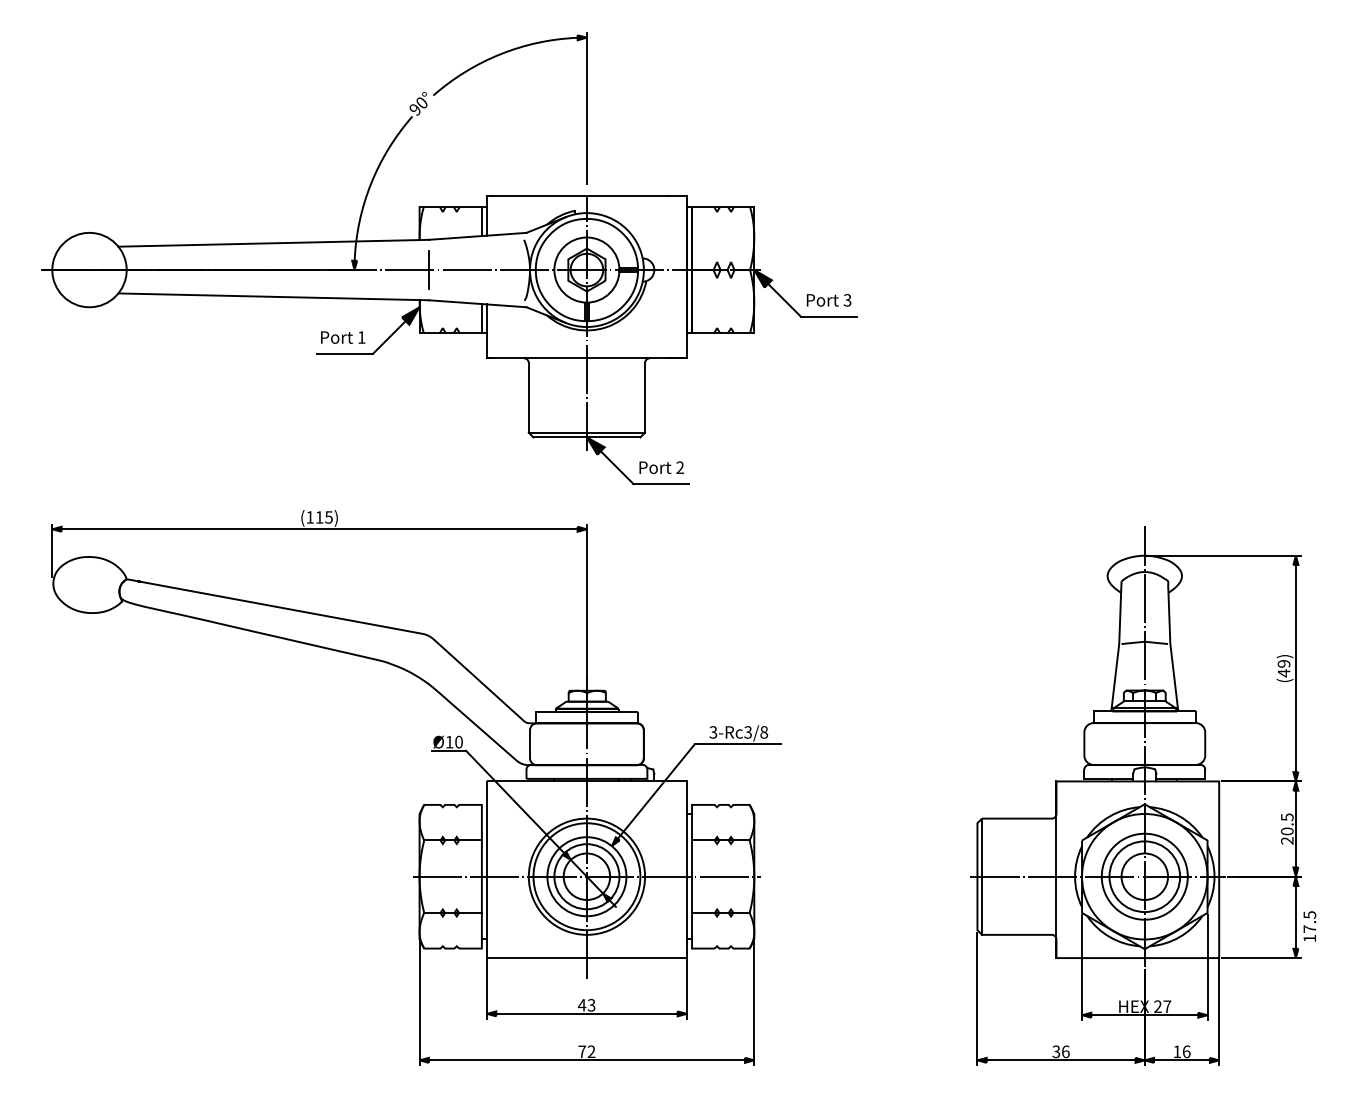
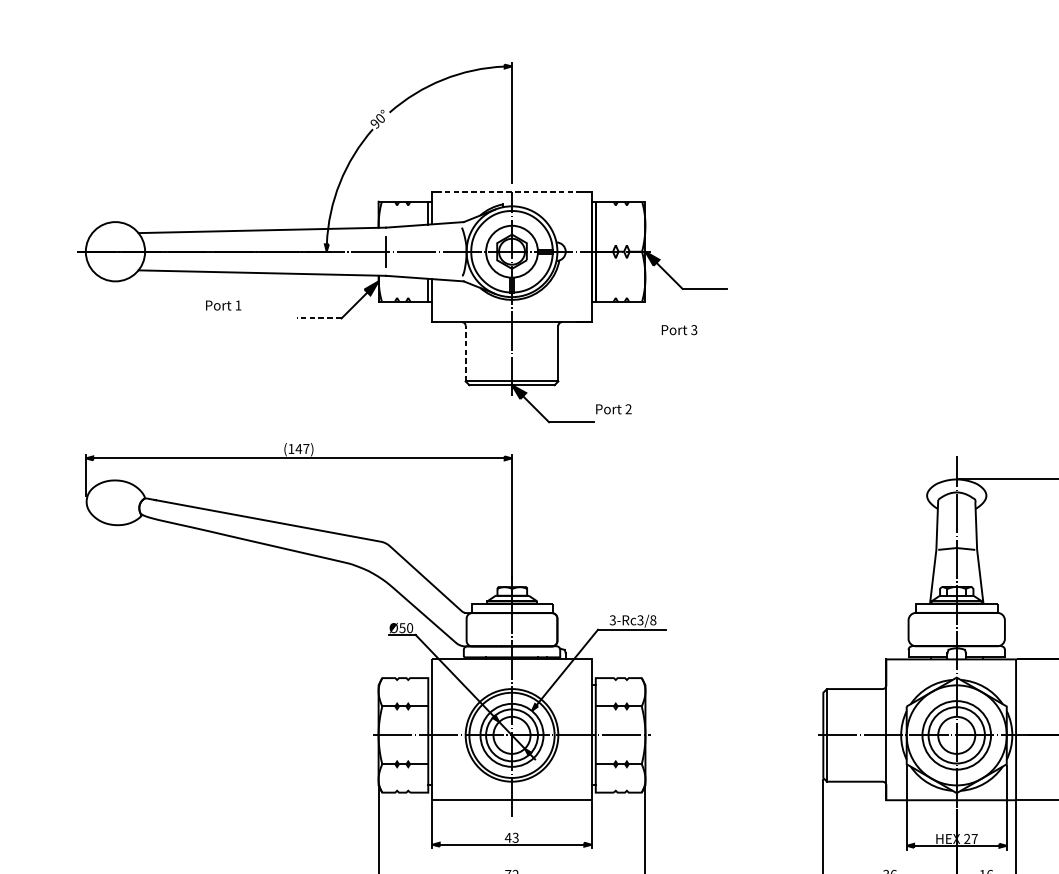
line: (580, 195) -> (506, 192), solid -> dashed
text: (828, 300) -> (679, 330), moved
text: (343, 337) -> (223, 305), moved
line: (345, 353) -> (319, 318), solid -> dashed
line: (528, 397) -> (465, 353), solid -> dashed
text: (661, 467) -> (613, 409), moved
text: (323, 517) -> (302, 448), (115) -> (147)
text: (449, 742) -> (402, 628), Ø10 -> Ø50

